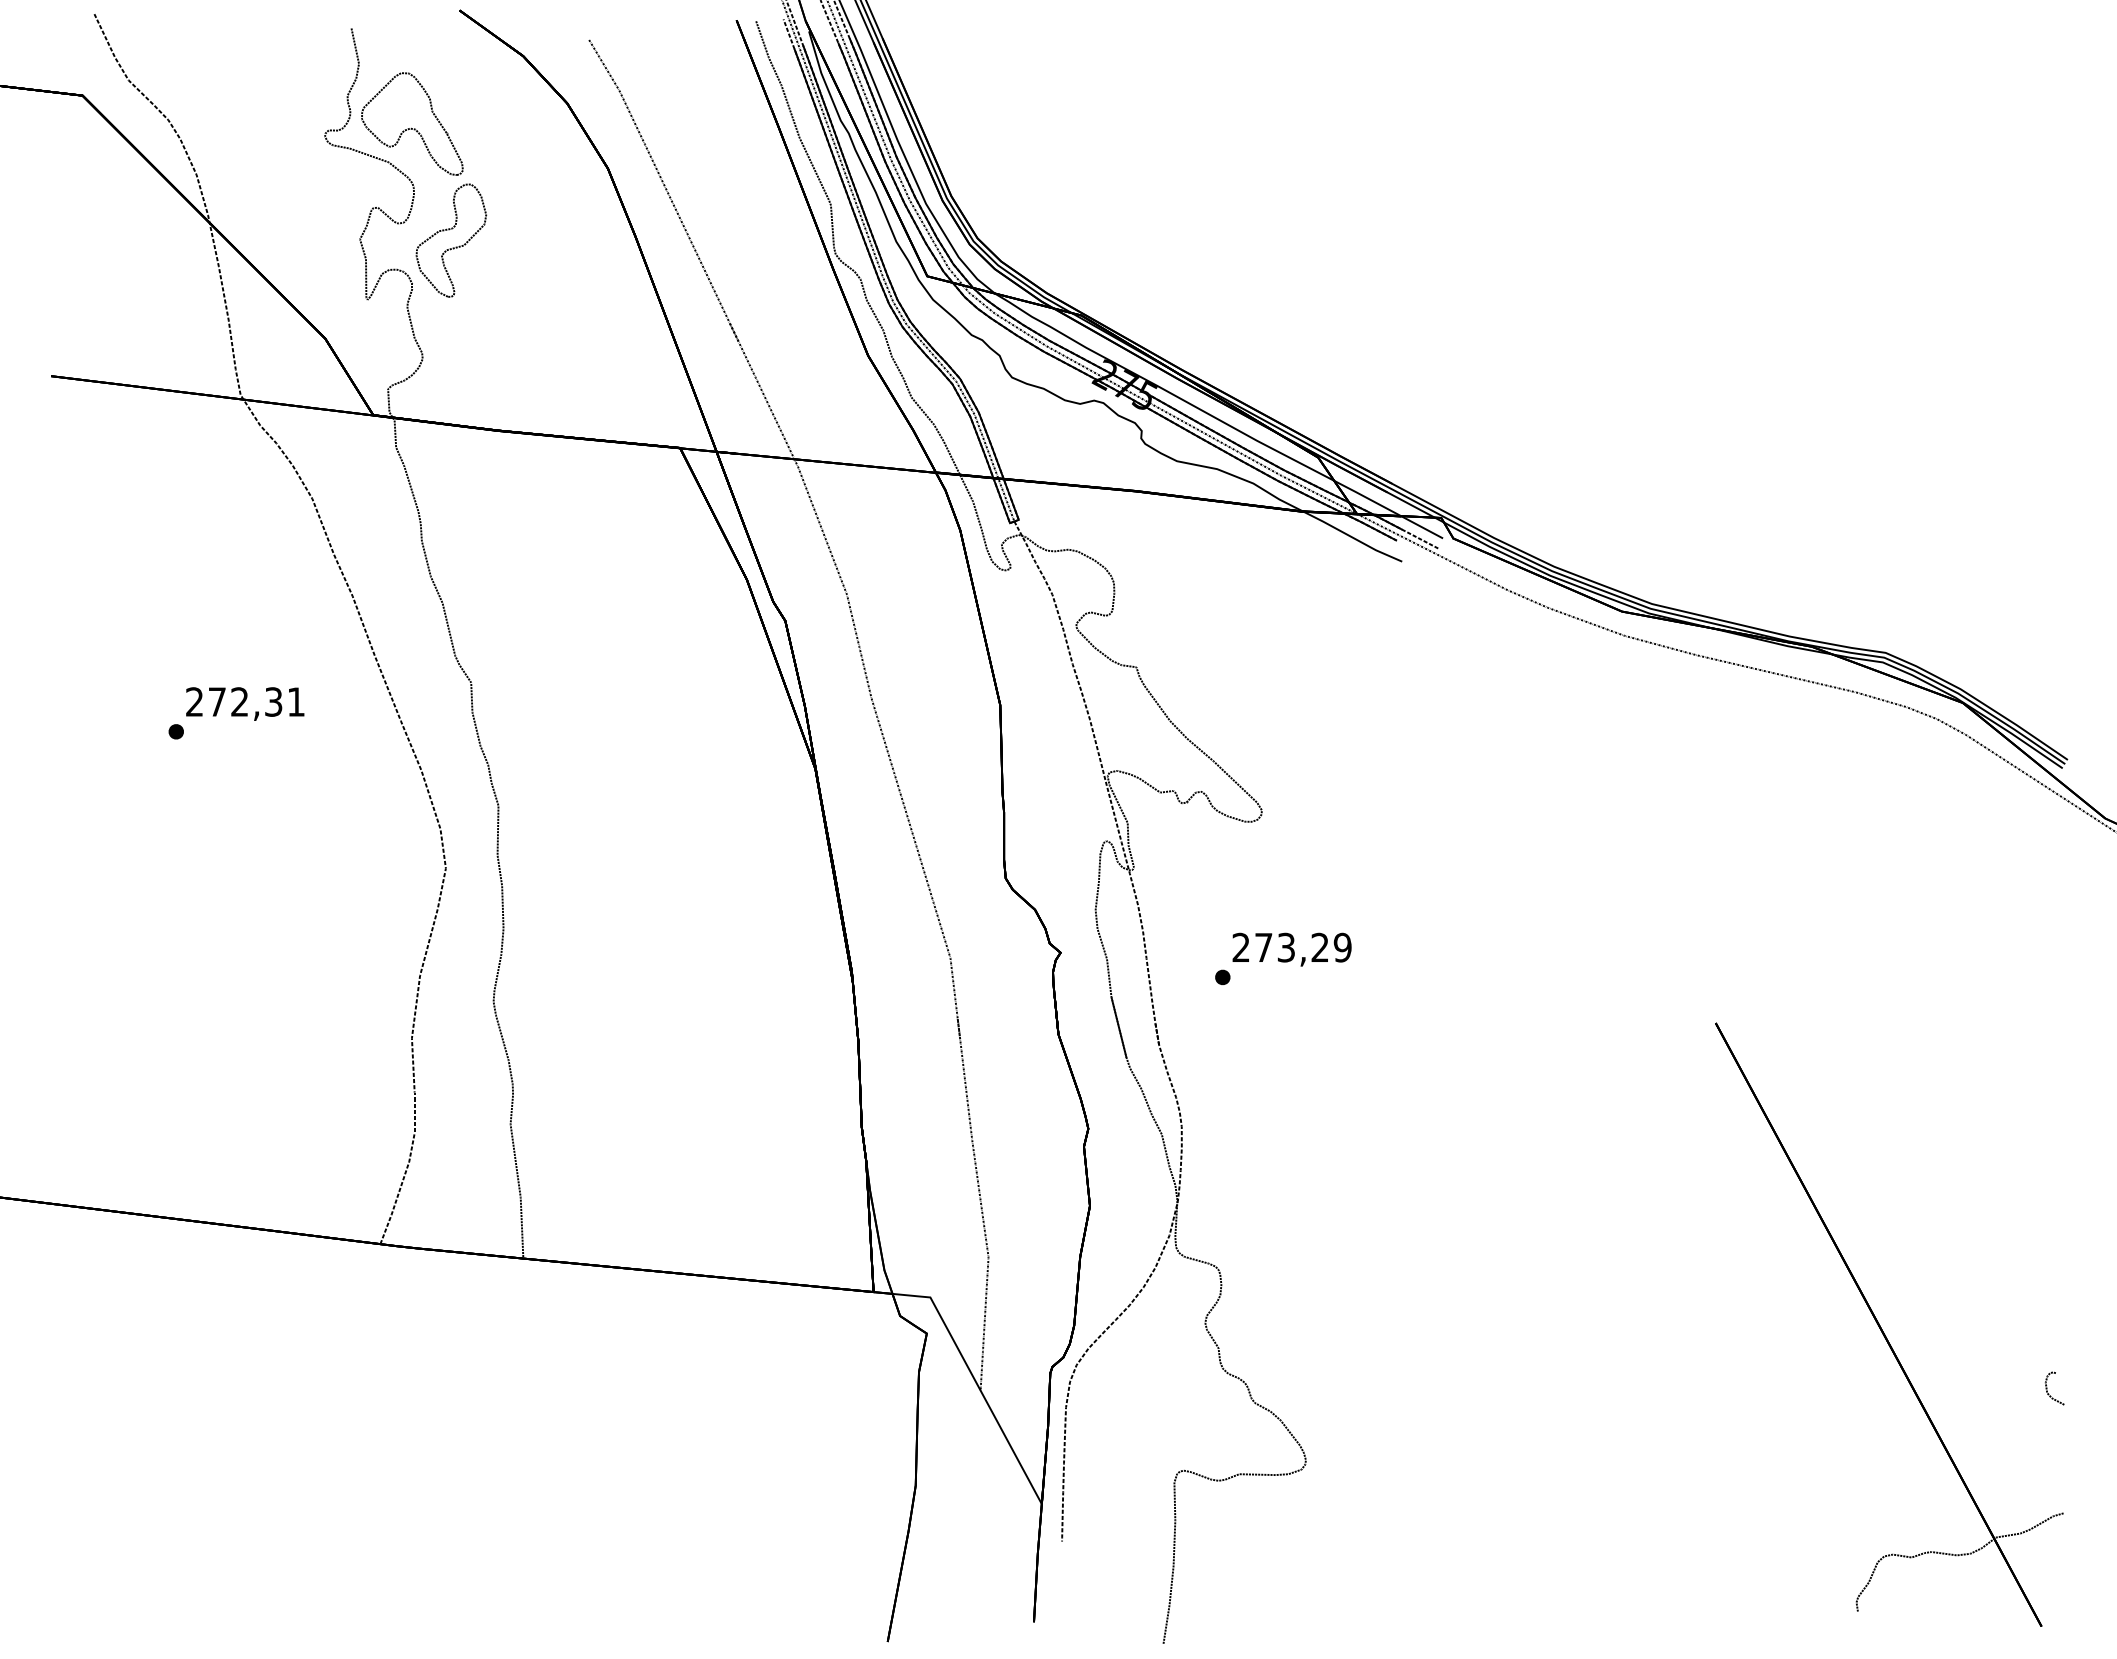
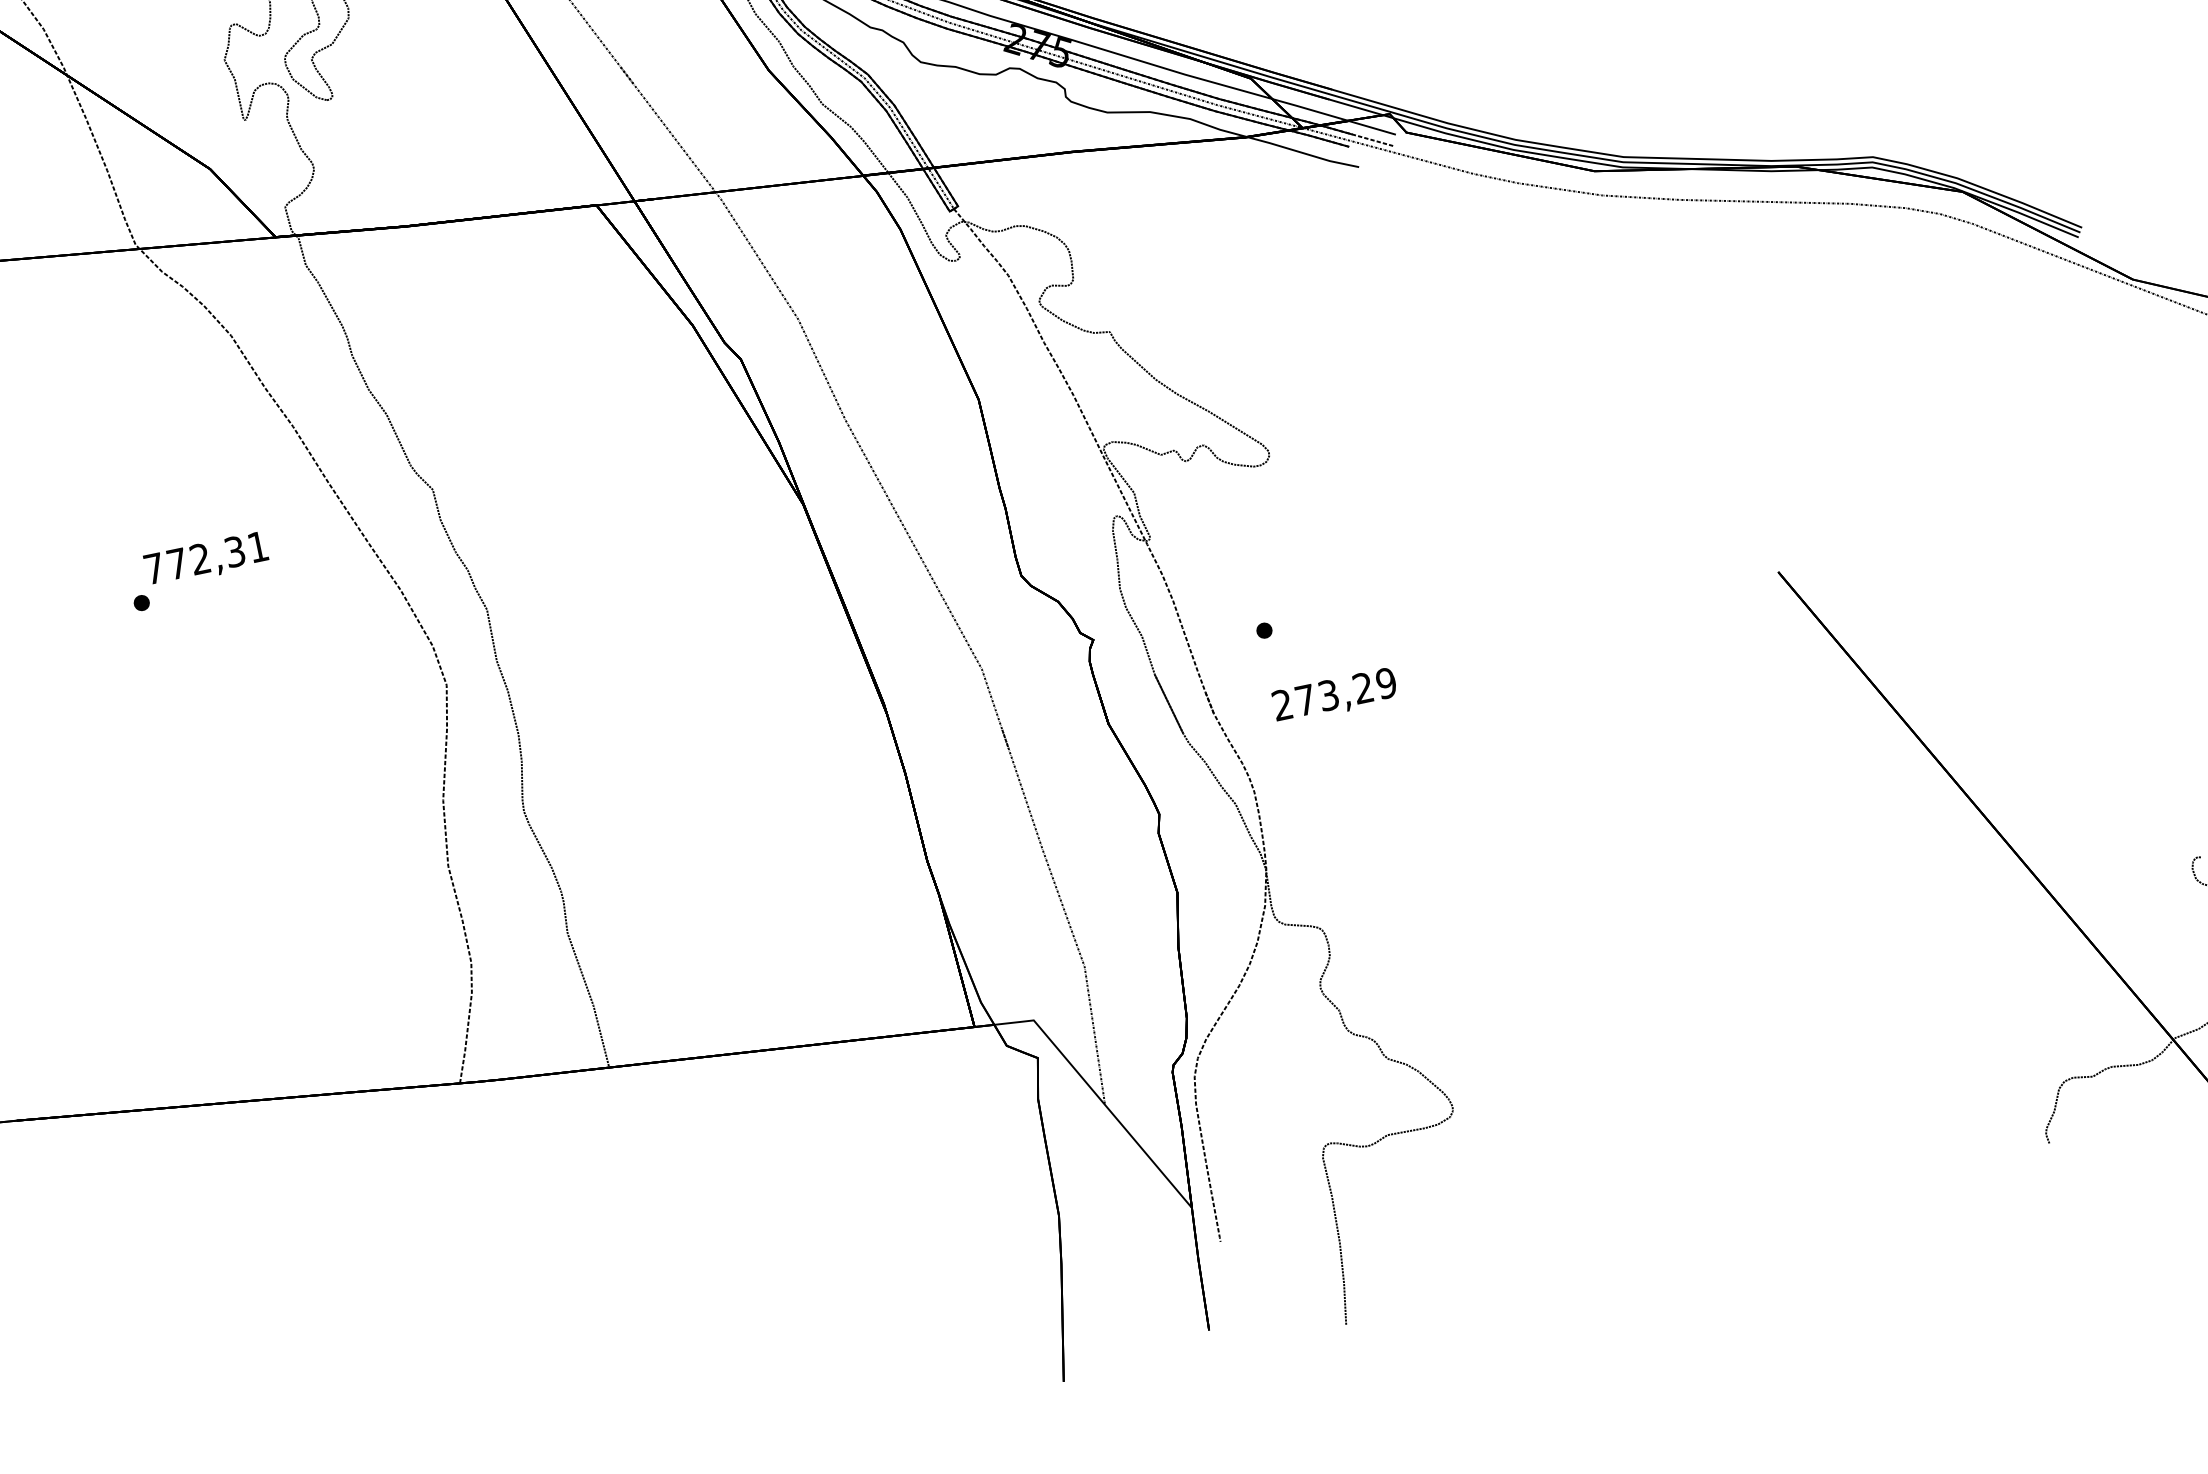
text: (194, 701) -> (153, 568), 272,31 -> 772,31
text: (1291, 949) -> (1334, 696), moved

